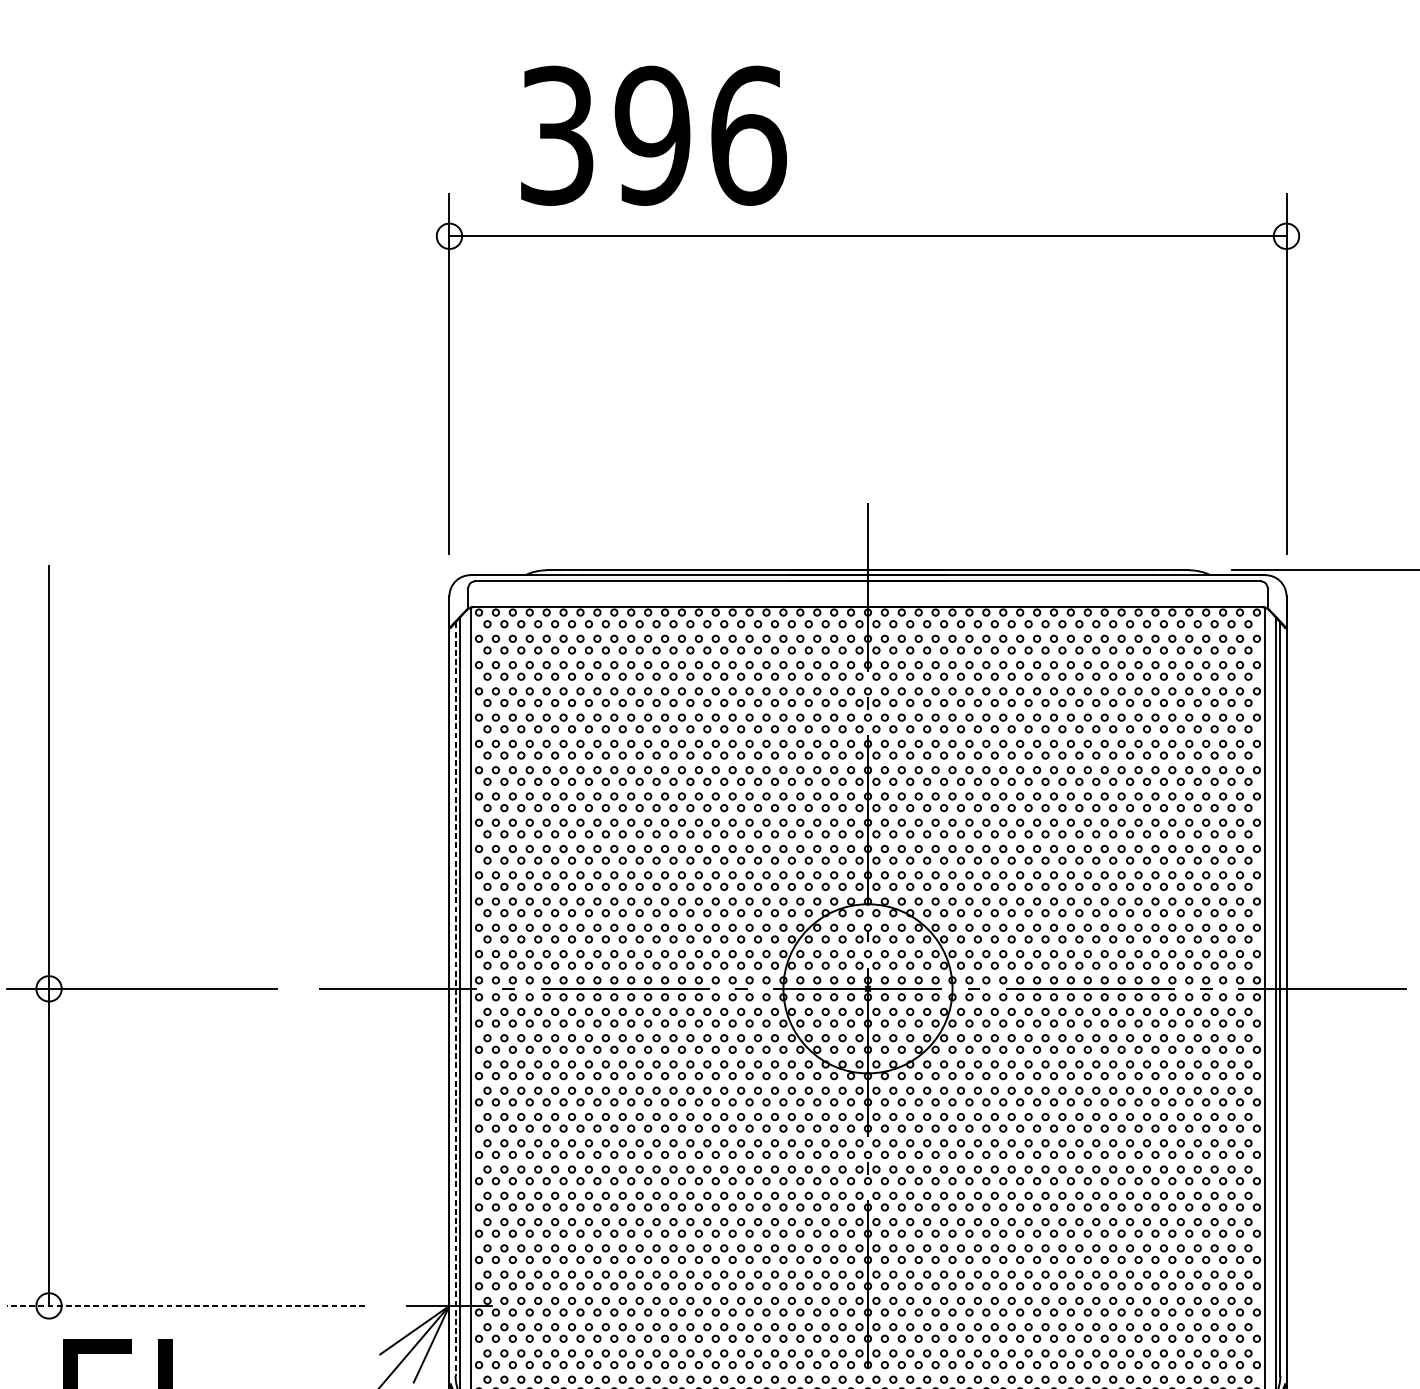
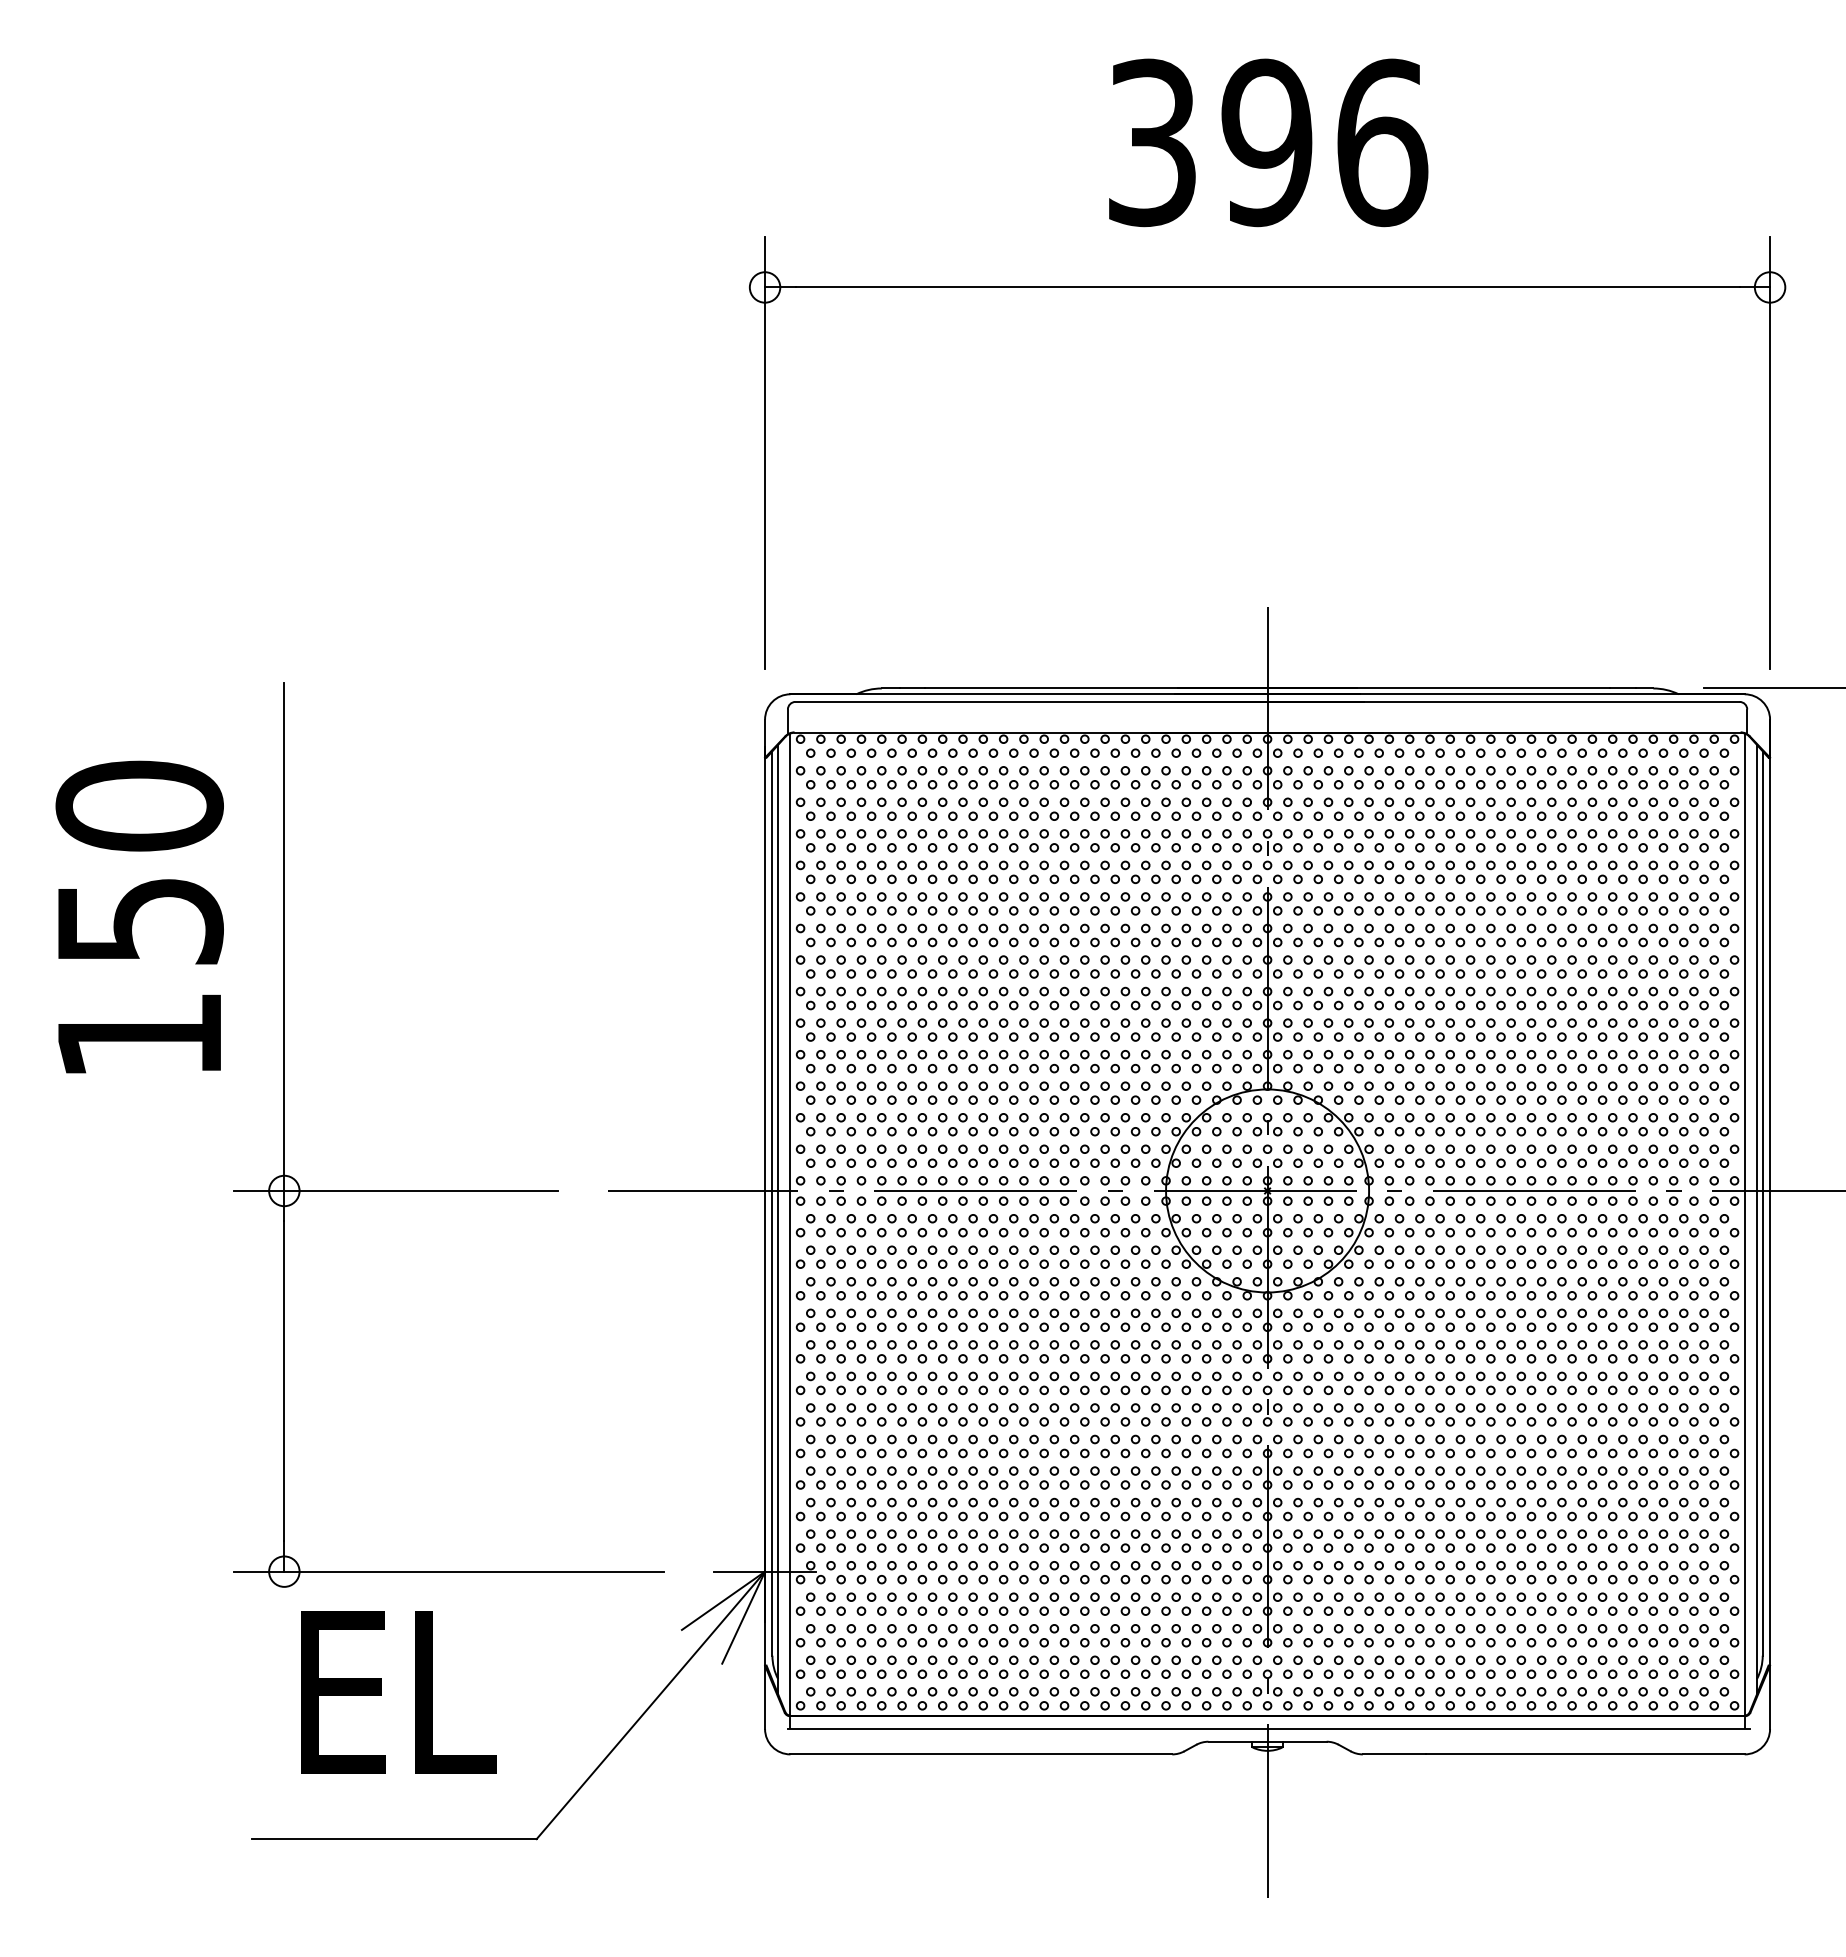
text: (653, 135) -> (1268, 142), moved
line: (455, 999) -> (772, 1203), dashed -> solid
line: (185, 1305) -> (448, 1571), dashed -> solid

